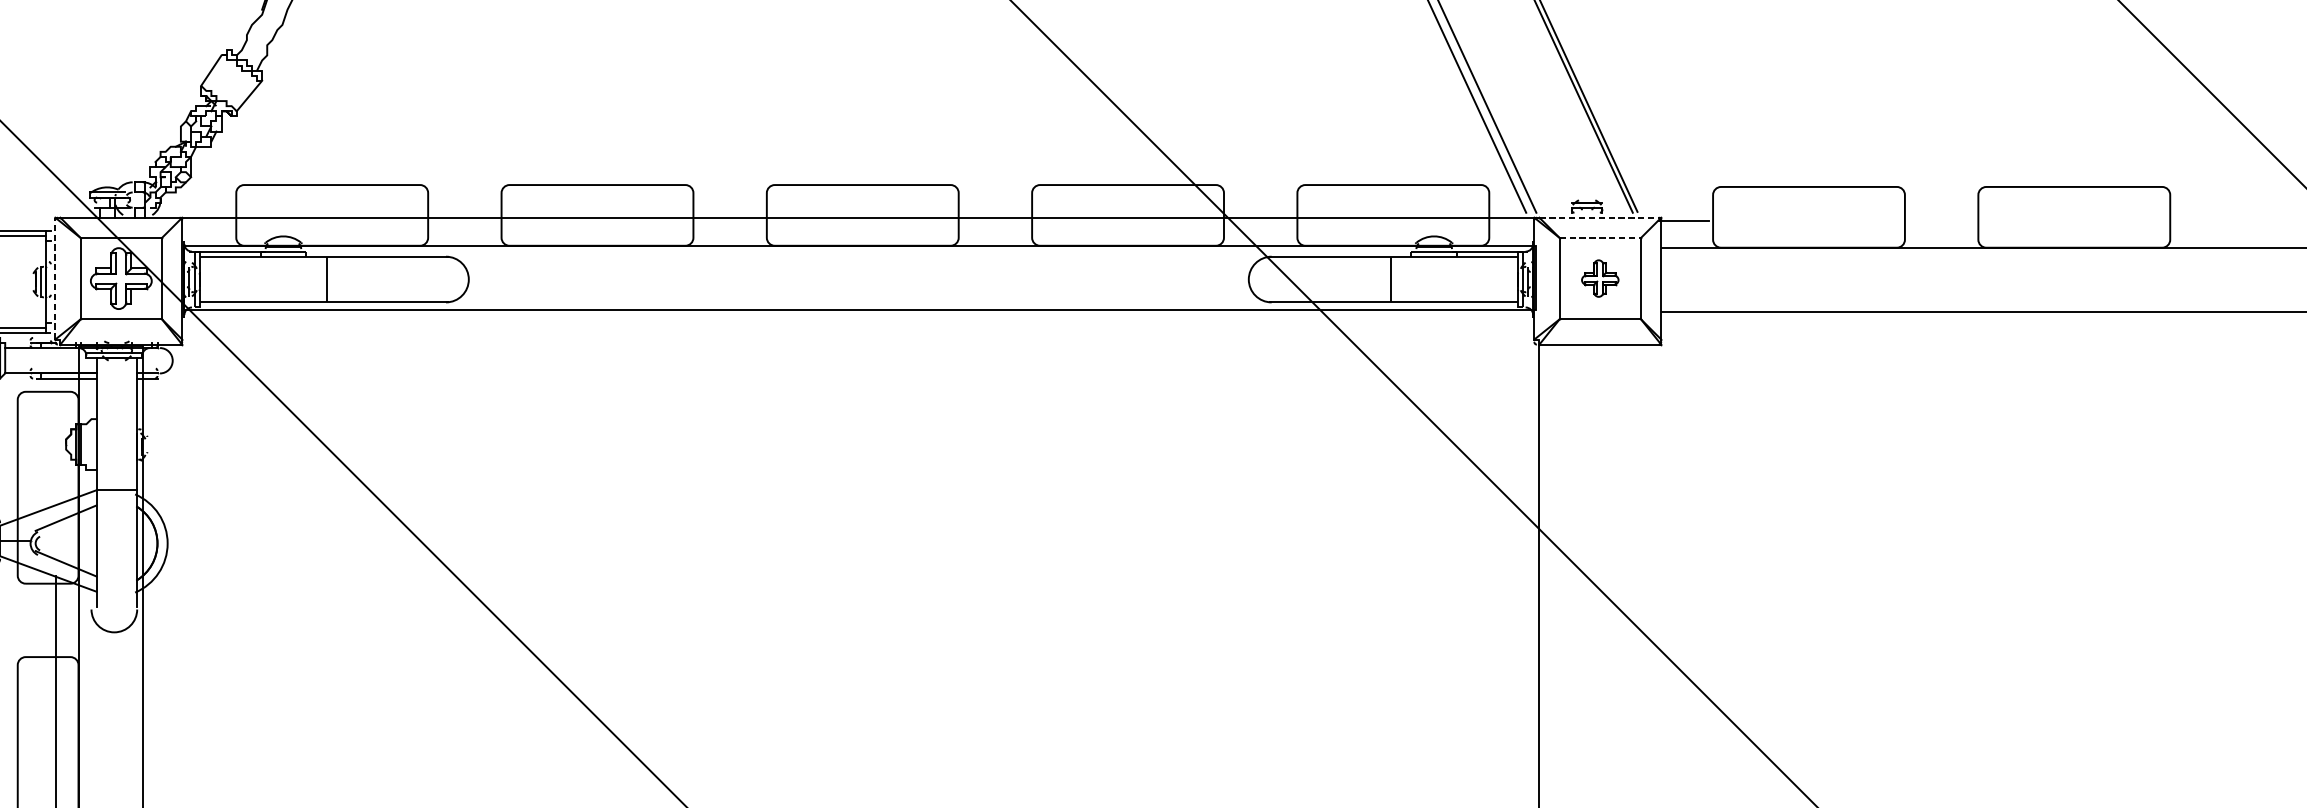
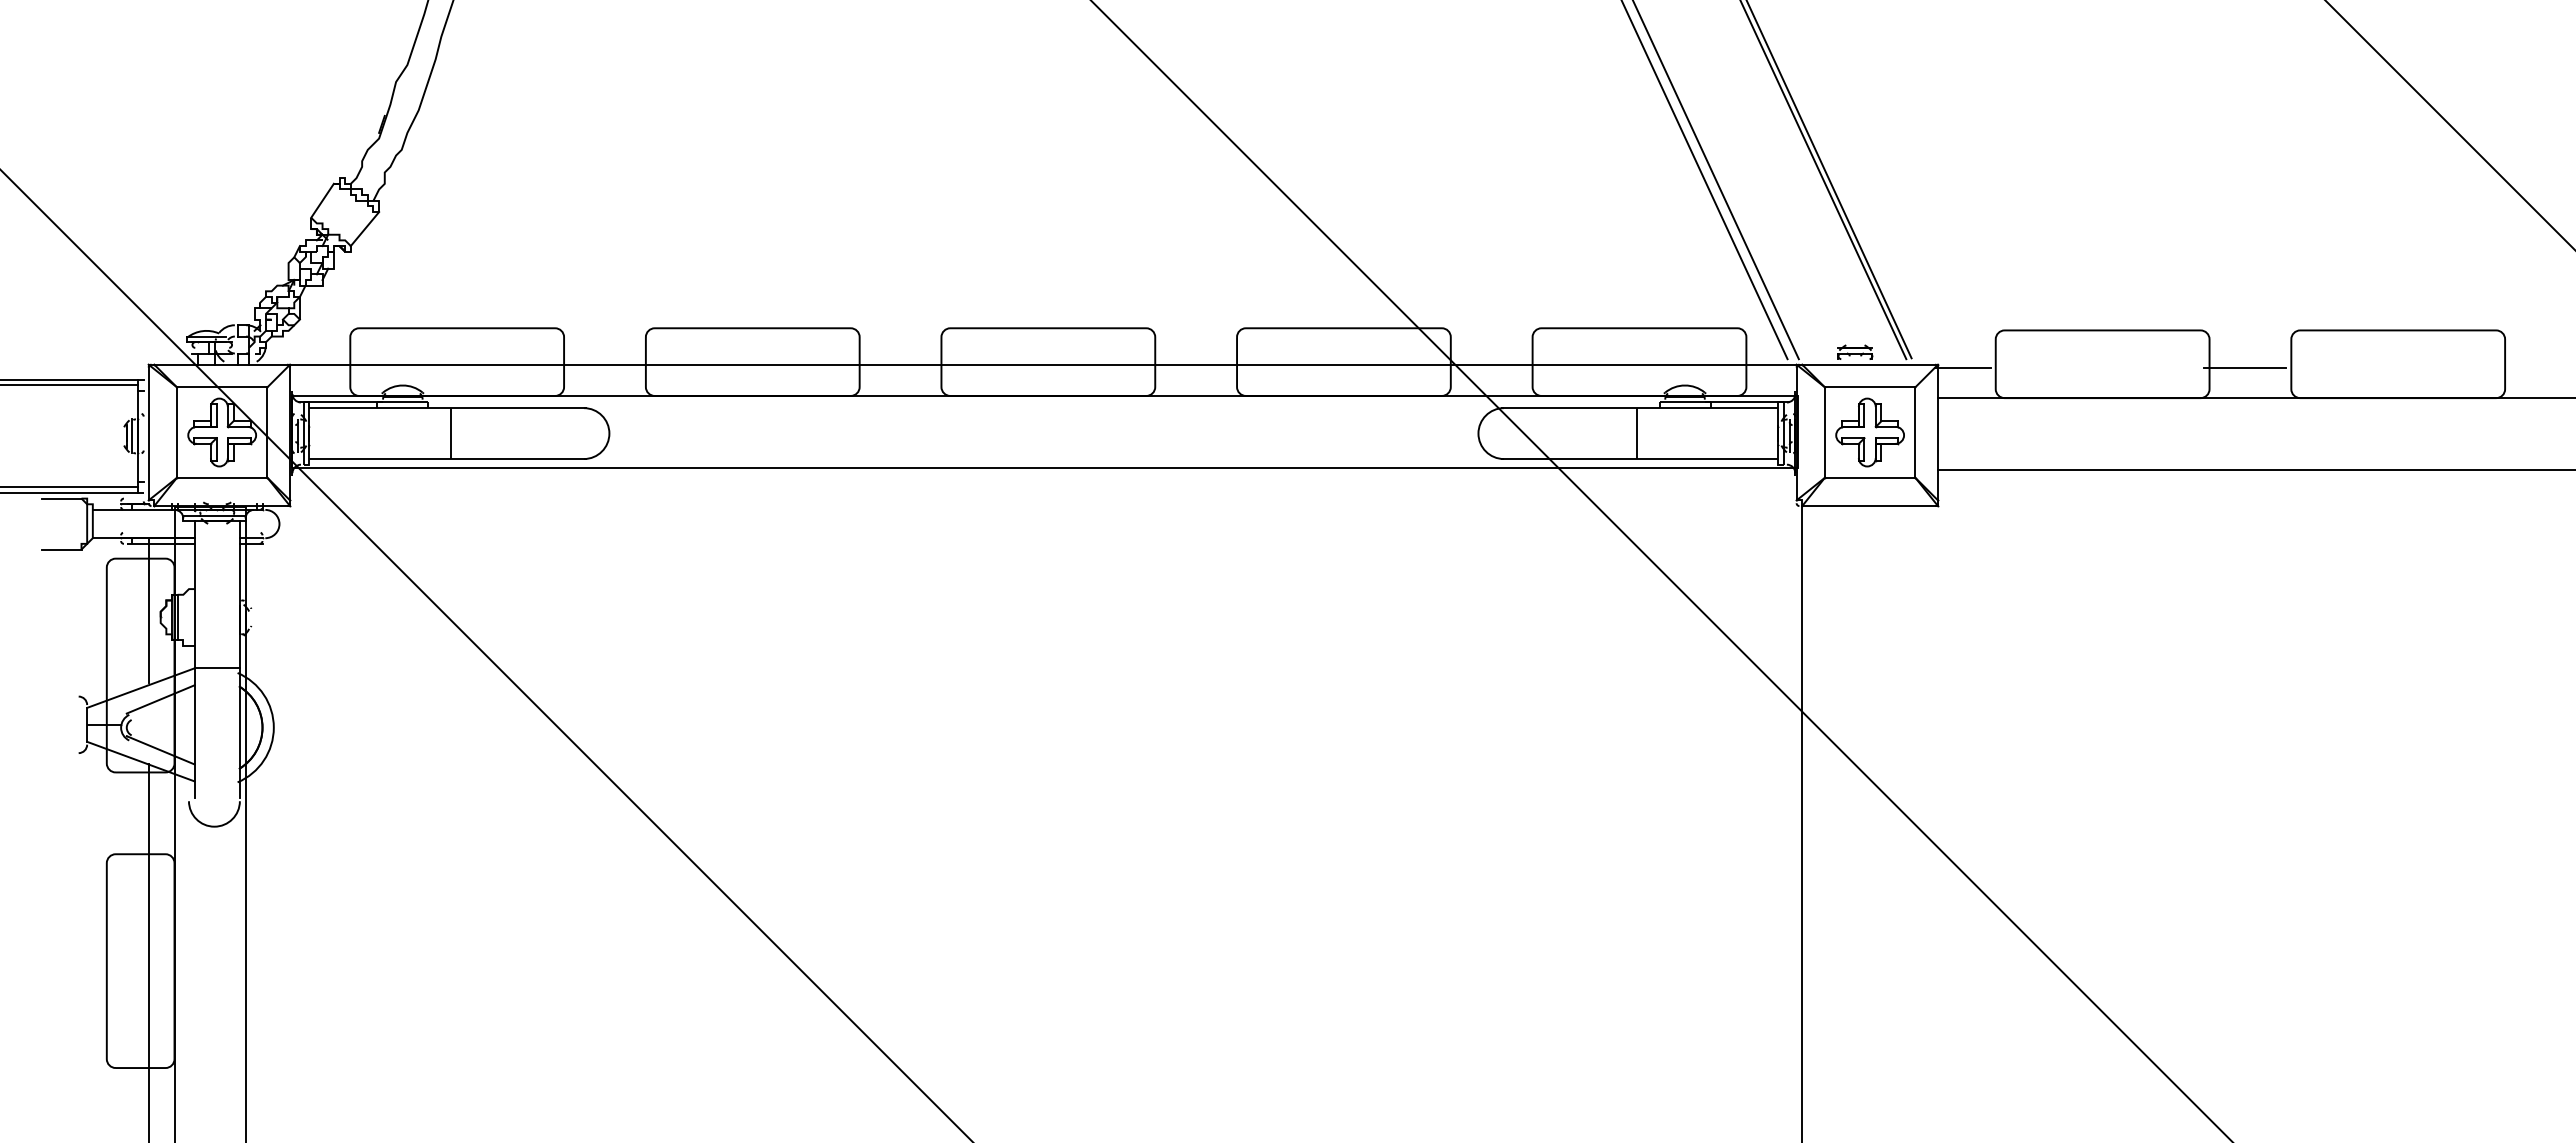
line: (1600, 217) -> (1870, 364), dashed -> solid
line: (1937, 221) -> (2245, 368), added
line: (1600, 238) -> (1870, 387), dashed -> solid
line: (55, 278) -> (148, 432), dashed -> solid
part: (1599, 278) -> (1869, 432), size x1.67
line: (56, 438) -> (149, 610), added

